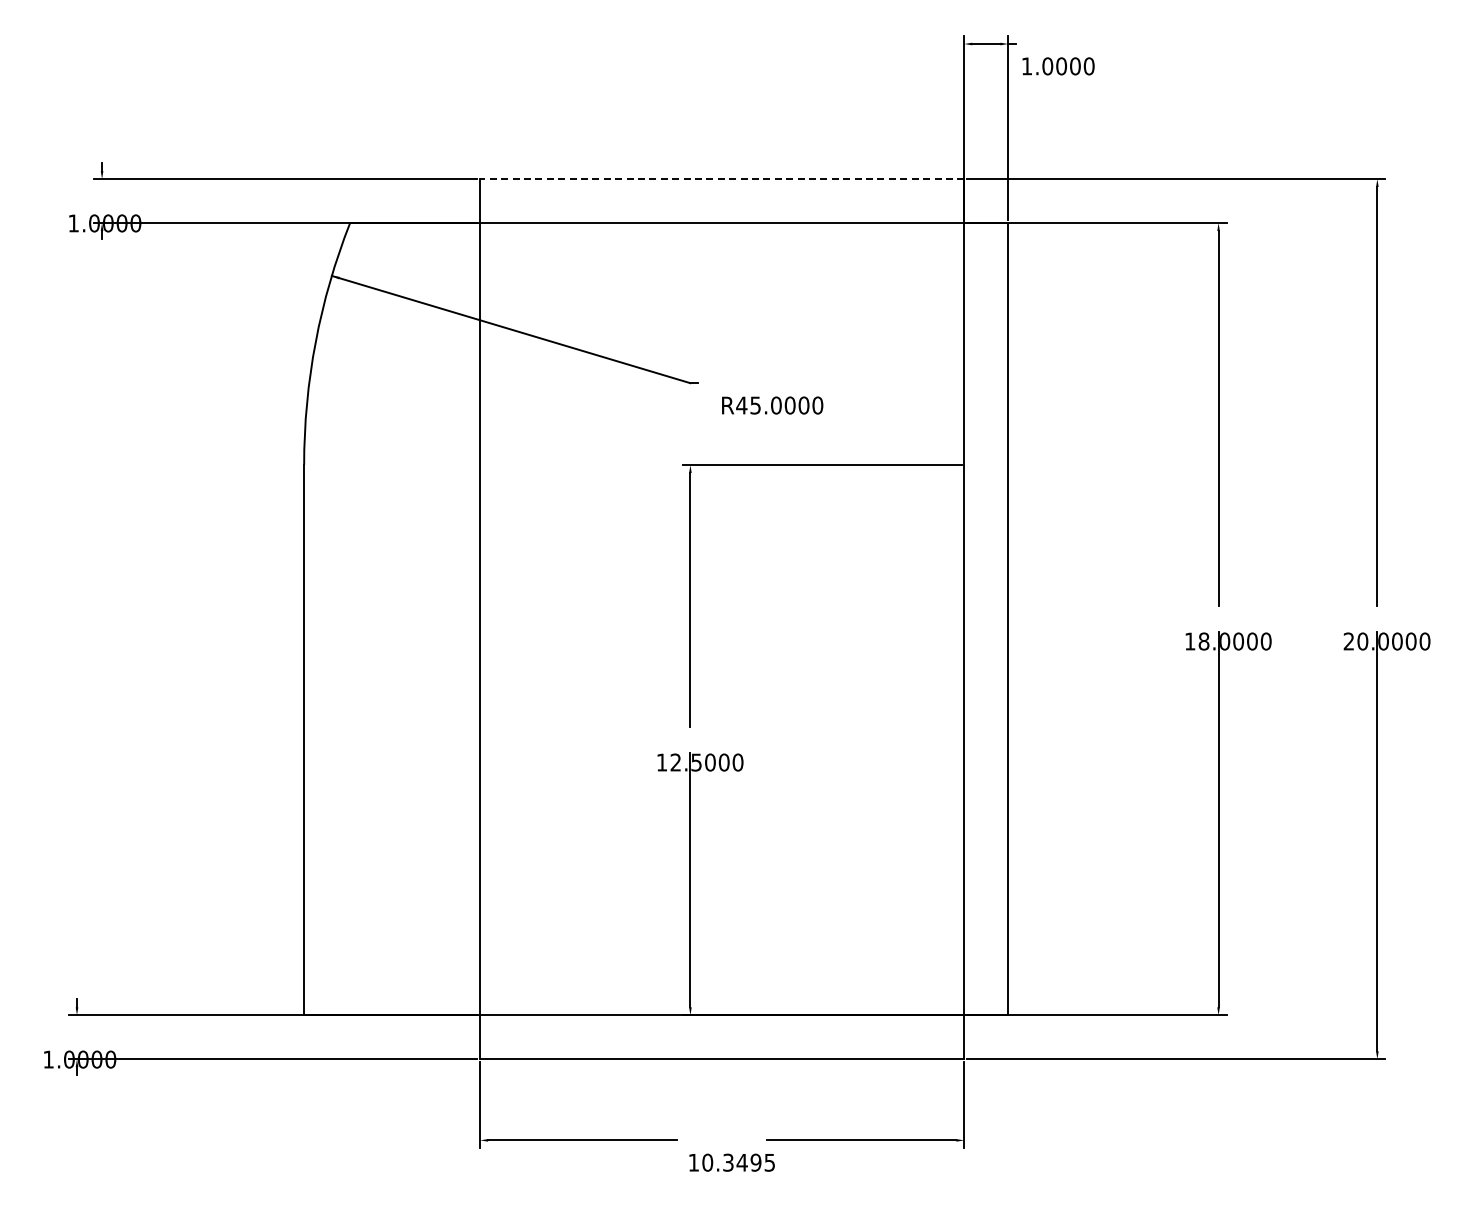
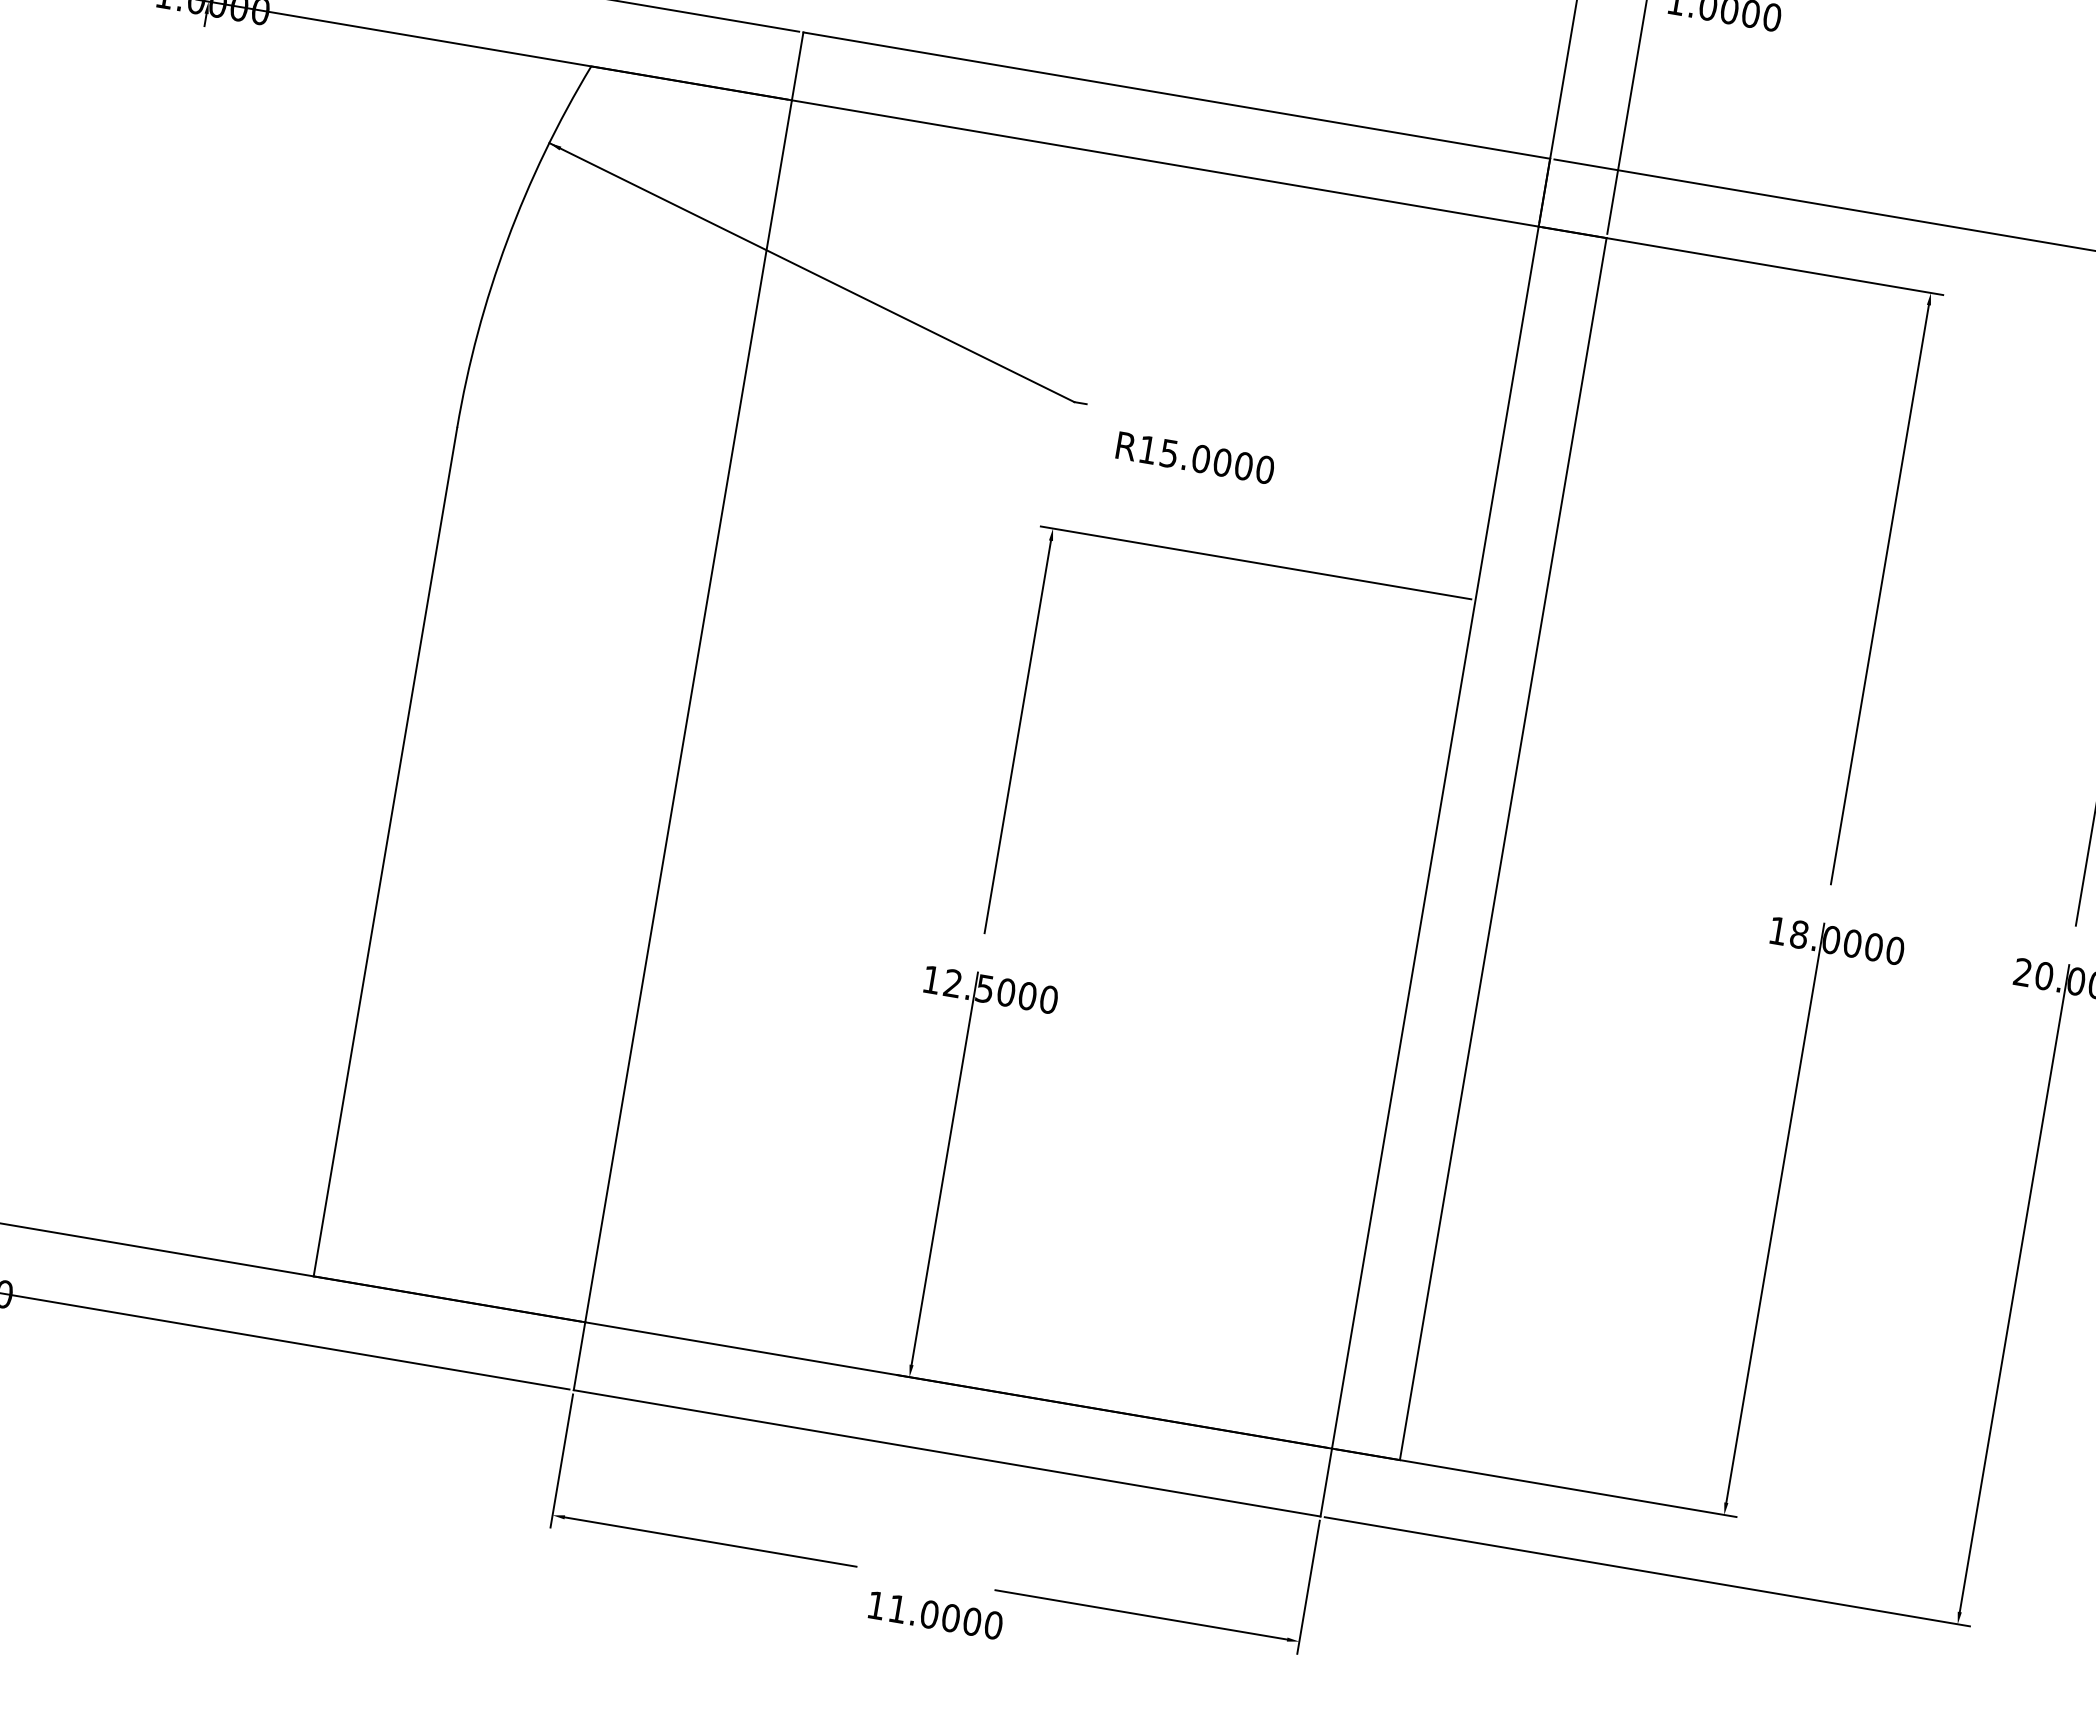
line: (721, 179) -> (1175, 96), dashed -> solid
text: (741, 405) -> (1147, 449), R45.0000 -> R15.0000
text: (738, 1162) -> (945, 1616), 10.3495 -> 11.0000

